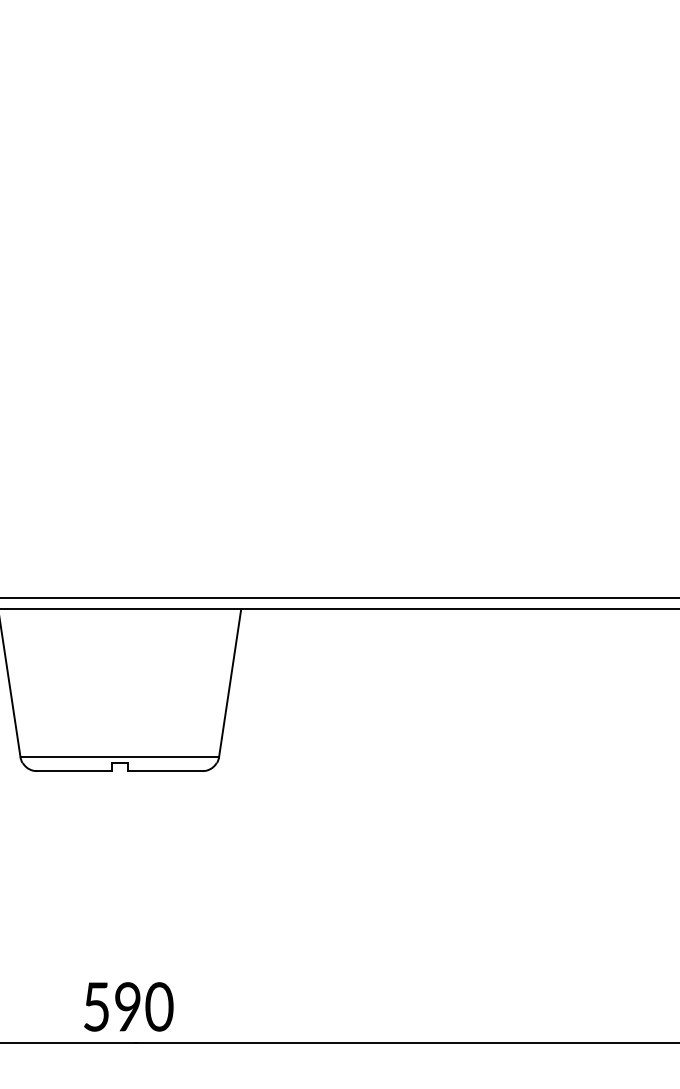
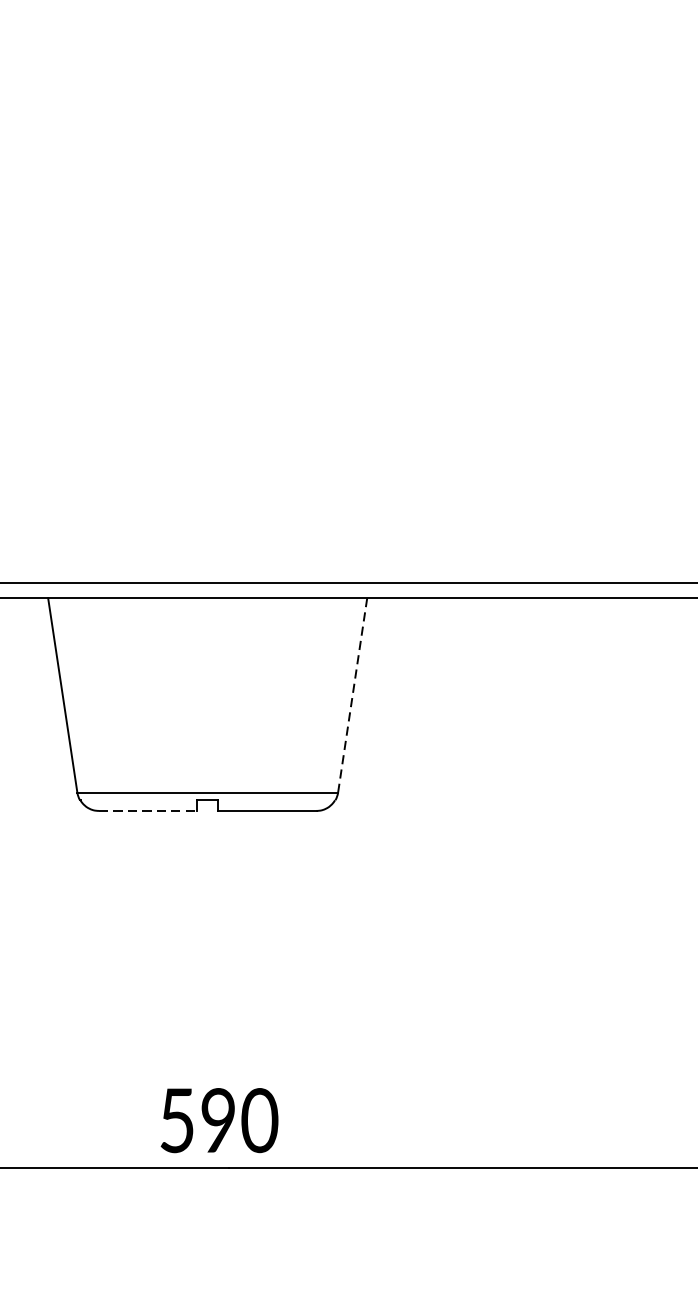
line: (230, 683) -> (353, 695), solid -> dashed
line: (74, 771) -> (148, 811), solid -> dashed

